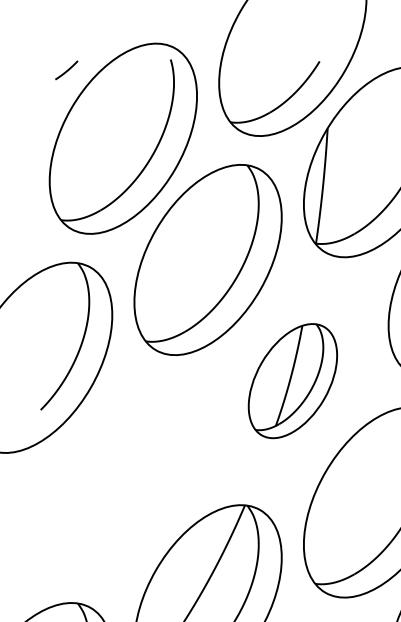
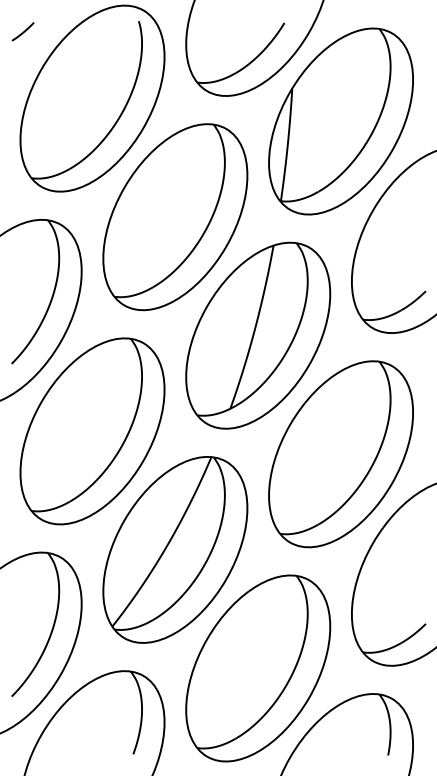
line: (67, 70) -> (23, 31), moved
part: (293, 380) -> (258, 335), size x1.67
part: (123, 479) -> (92, 431), added

